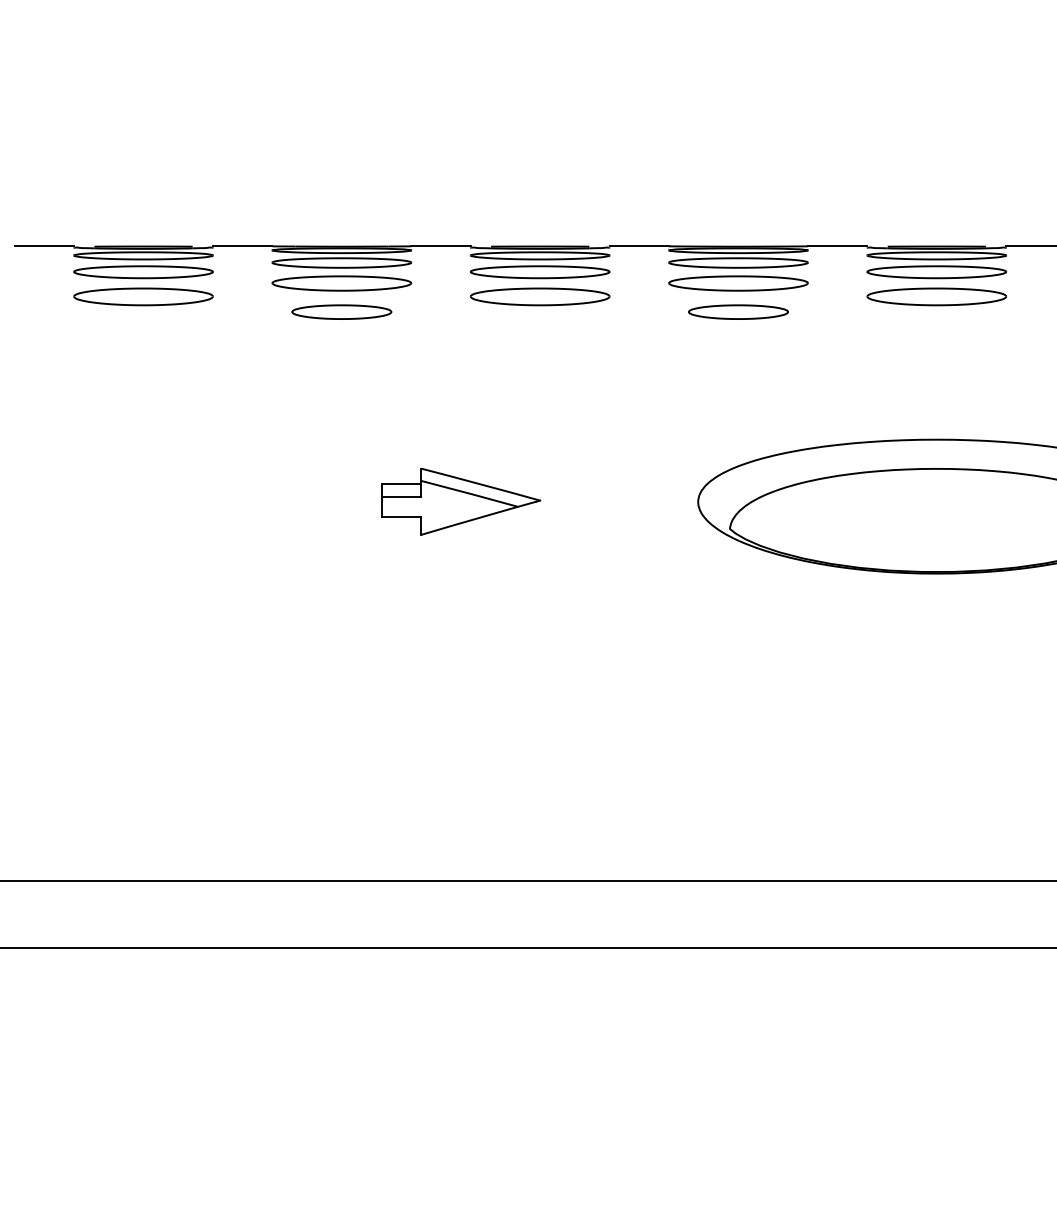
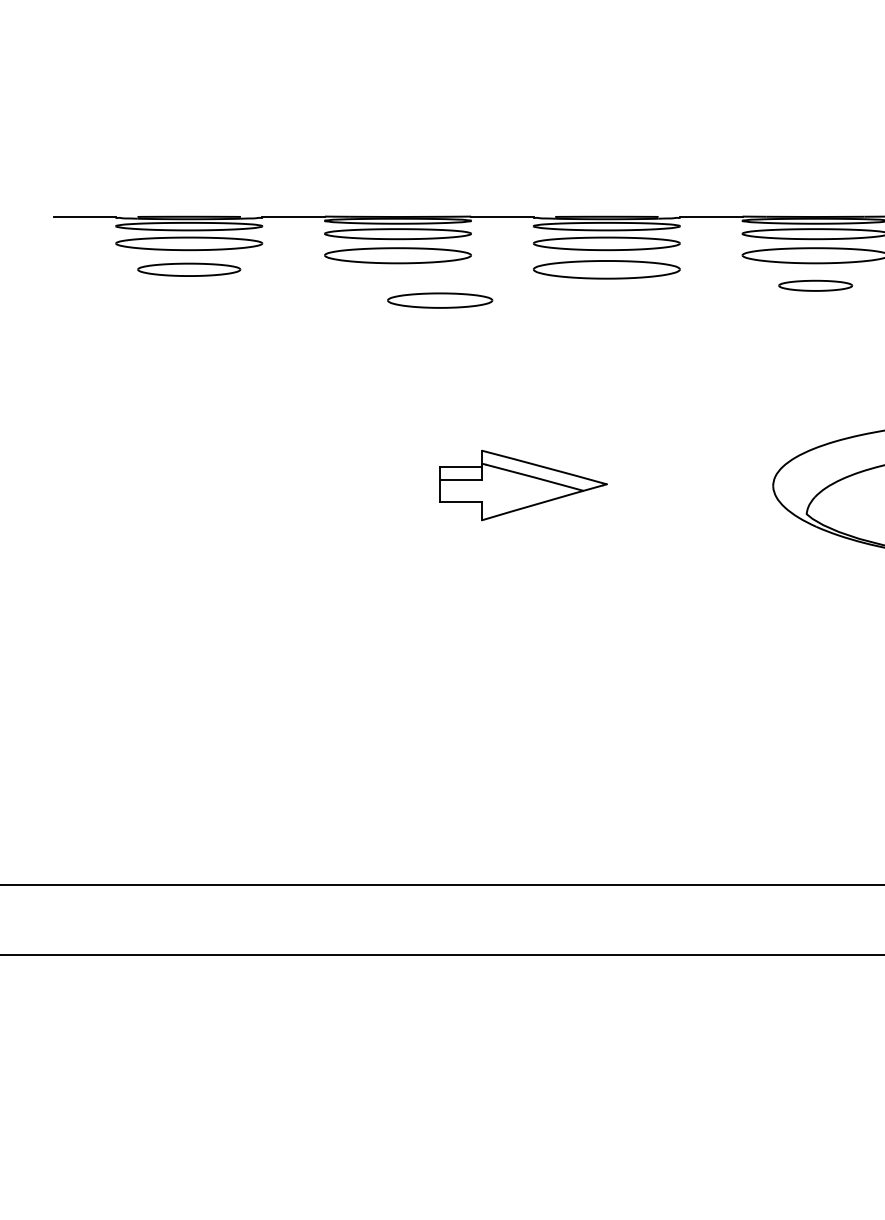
part: (143, 296) -> (189, 269), size x0.7
part: (341, 311) -> (439, 299), moved
part: (738, 311) -> (815, 285), size x0.7

